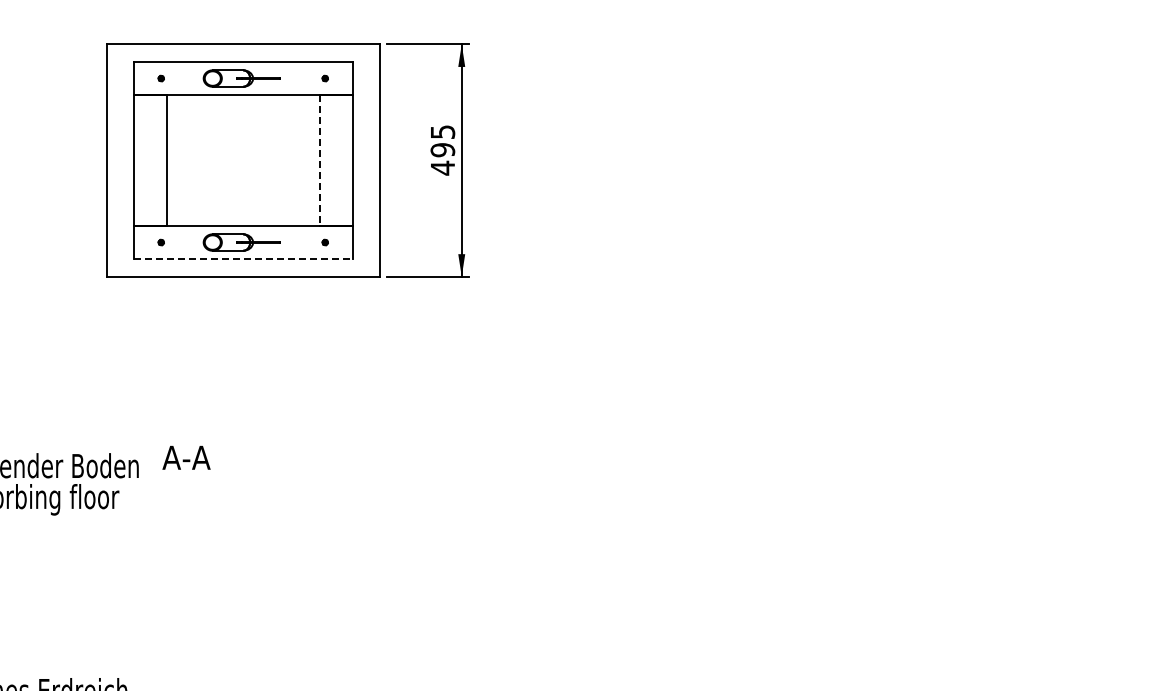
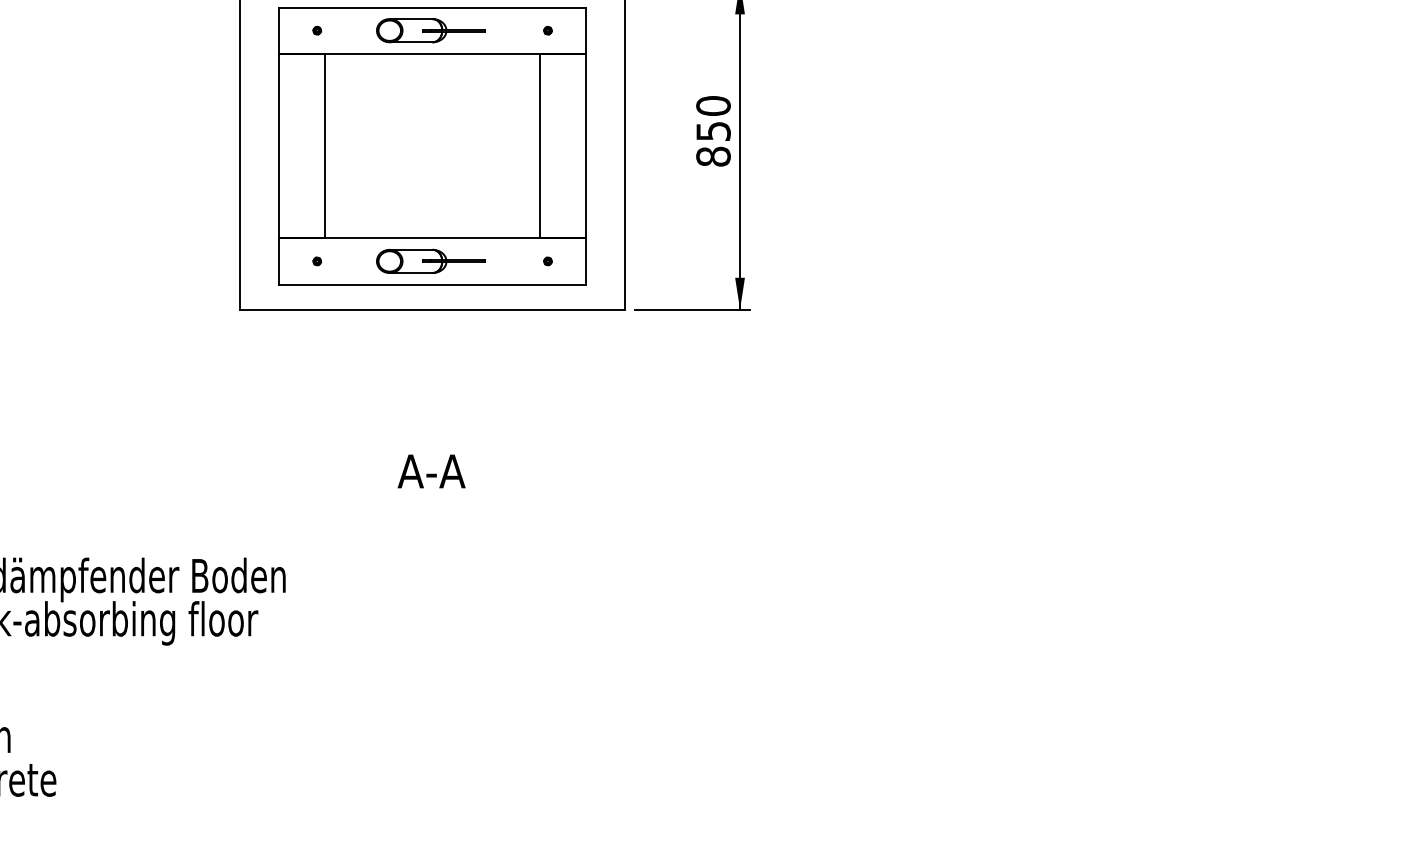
text: (442, 150) -> (712, 131), 495 -> 850
line: (319, 160) -> (539, 145), dashed -> solid
line: (243, 258) -> (432, 283), dashed -> solid
text: (186, 457) -> (431, 470), moved

